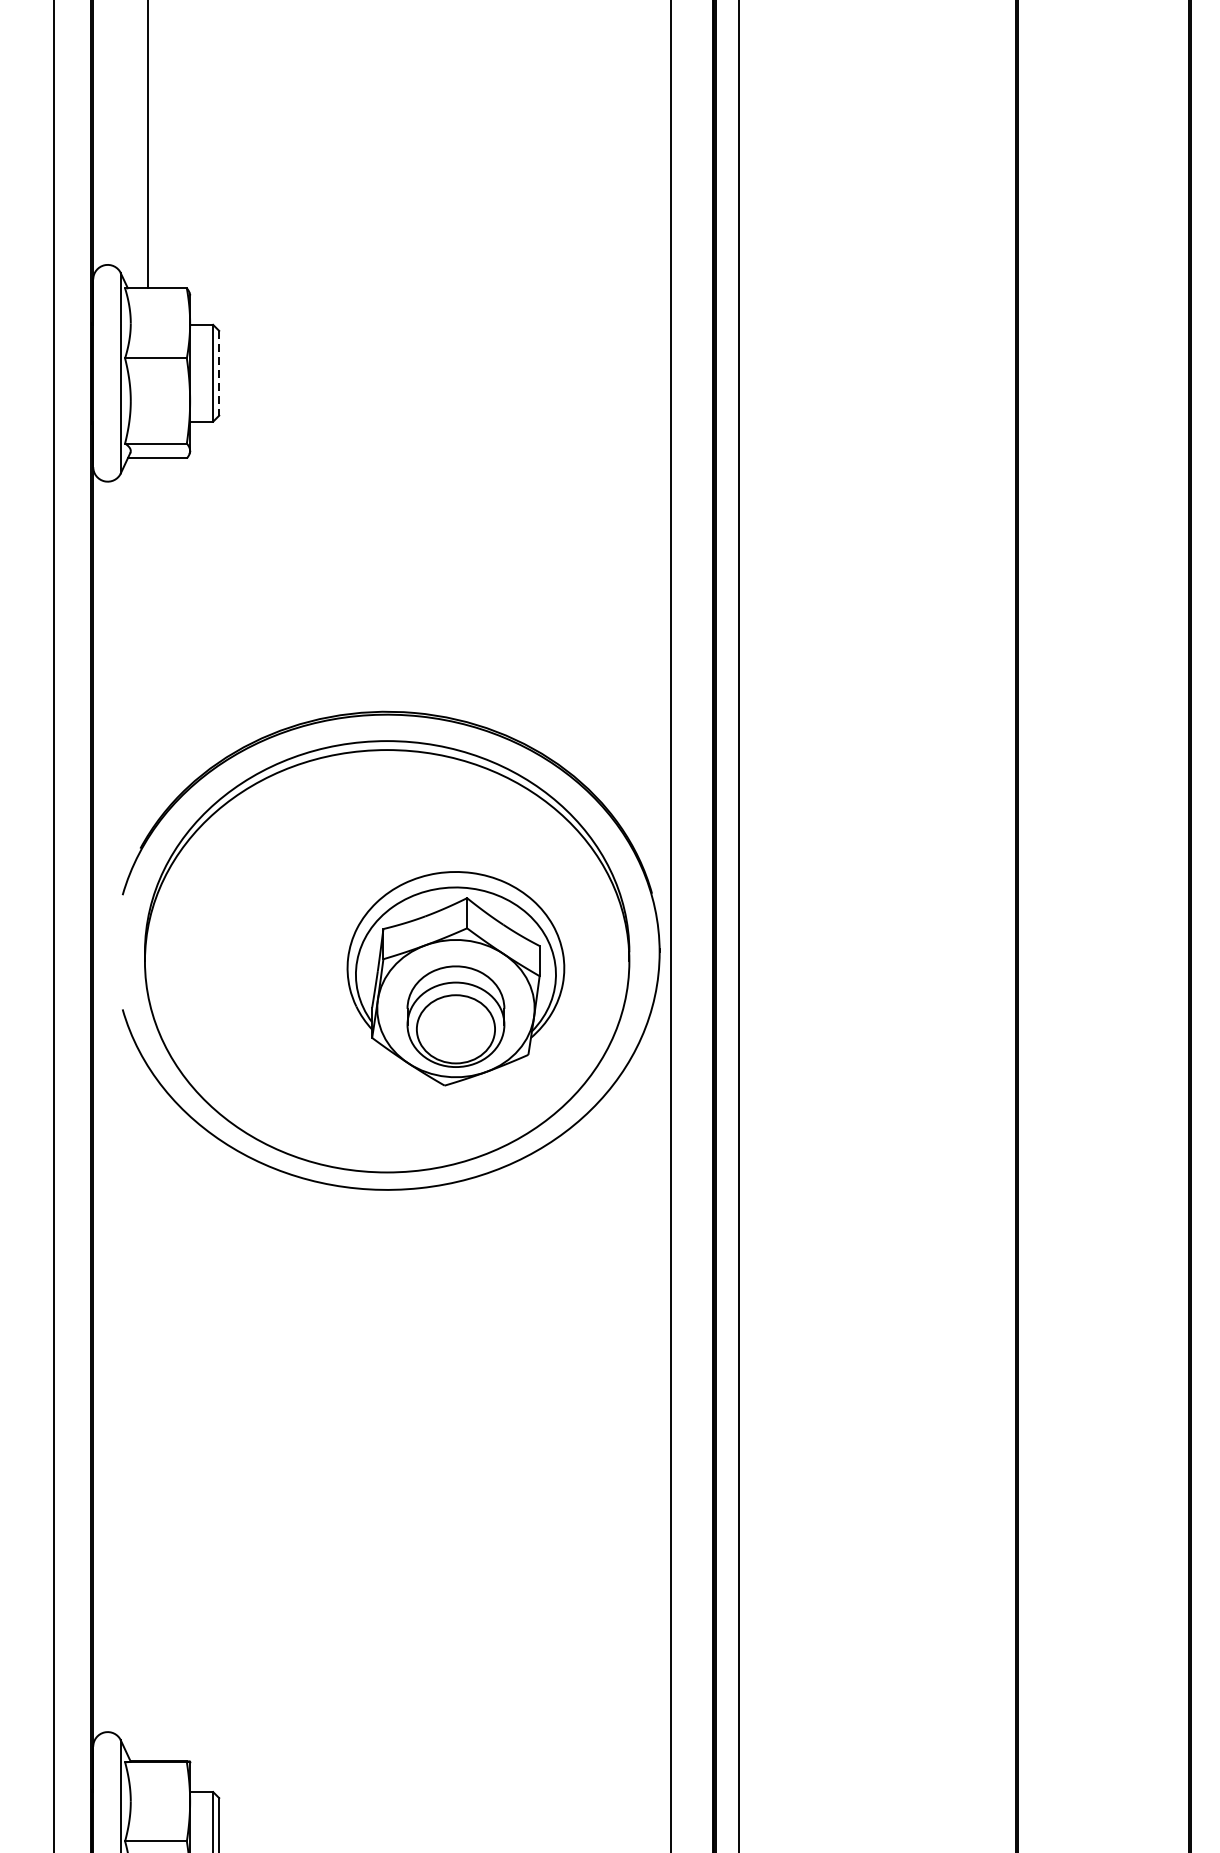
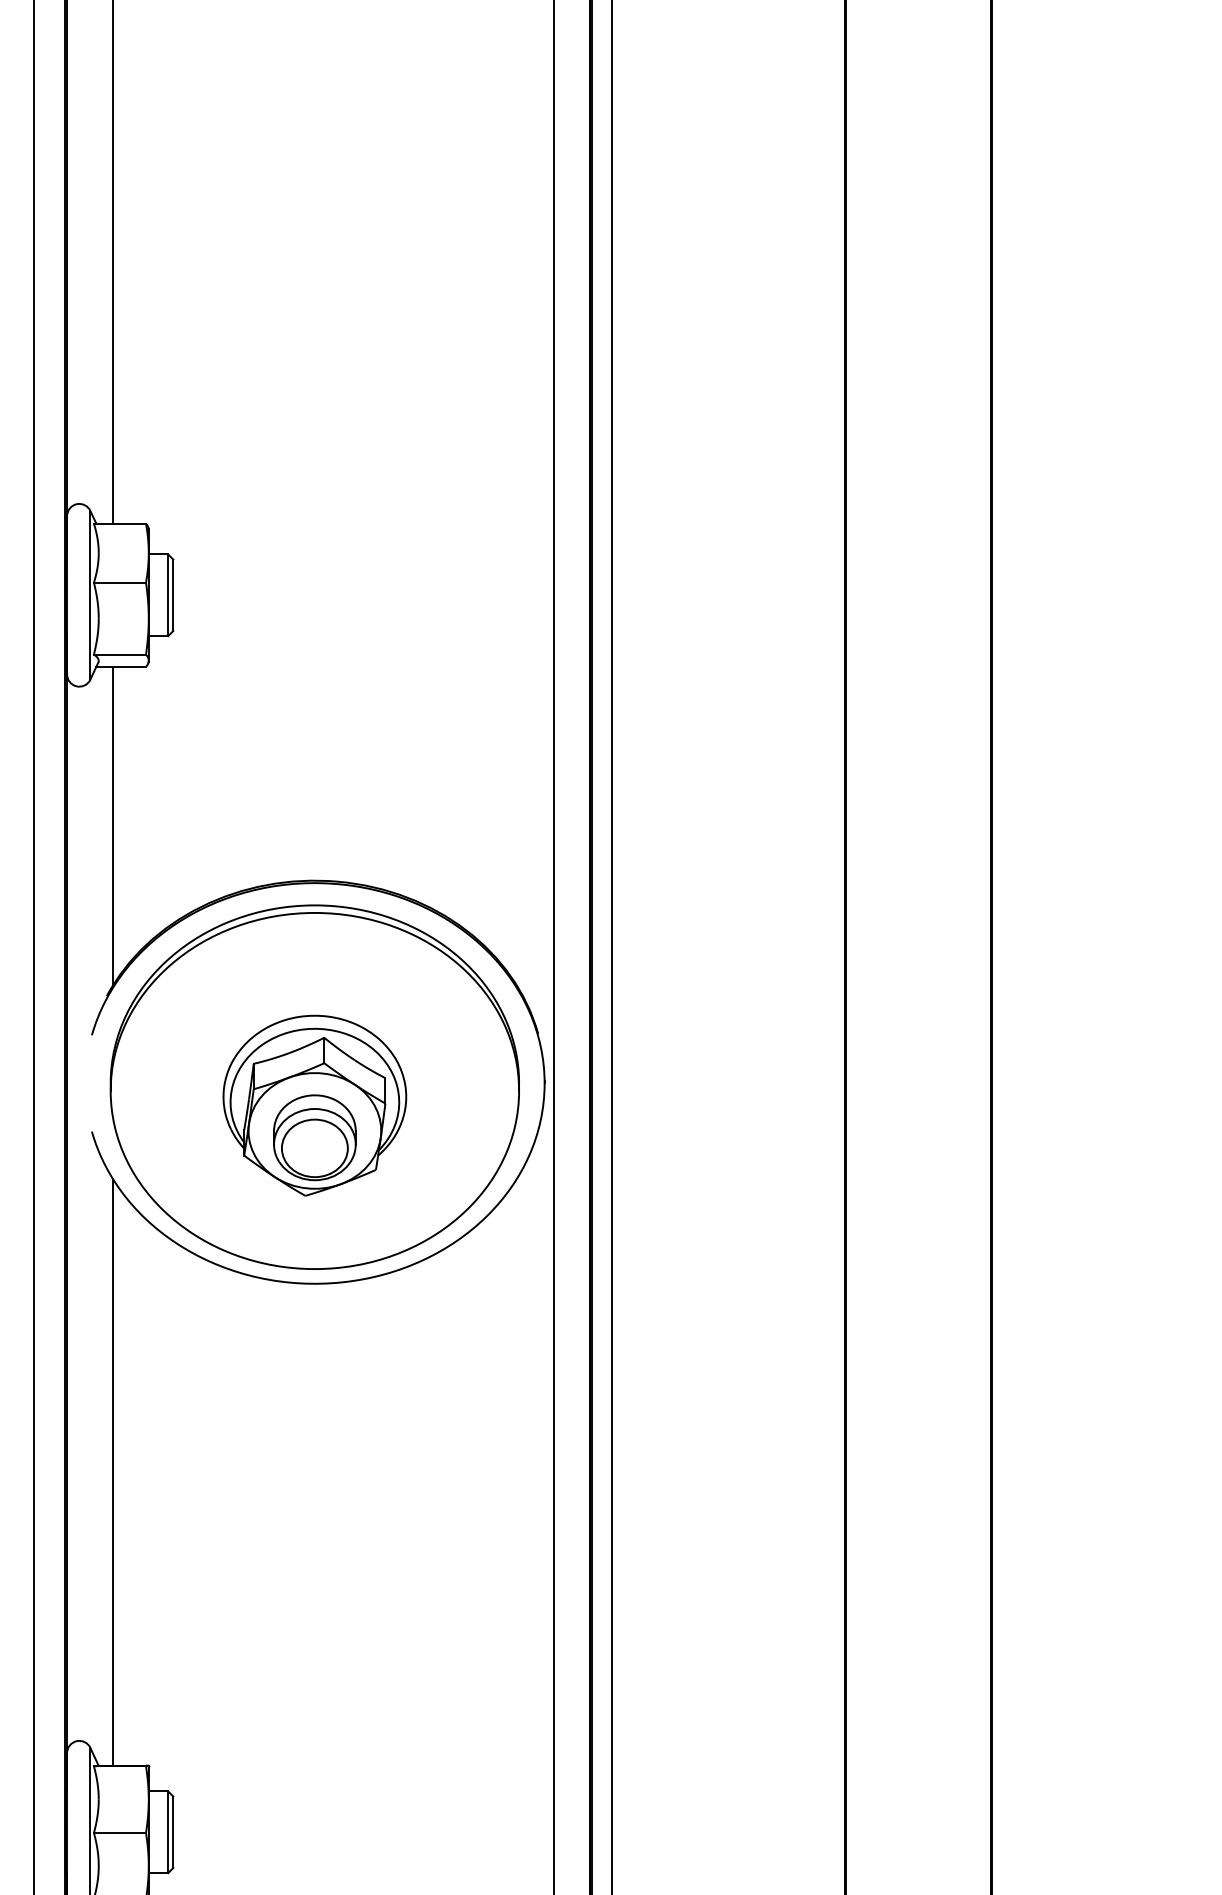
line: (219, 373) -> (173, 595), dashed -> solid
line: (147, 647) -> (112, 826), added
part: (455, 978) -> (314, 1105), moved
line: (147, 1413) -> (112, 1472), added

